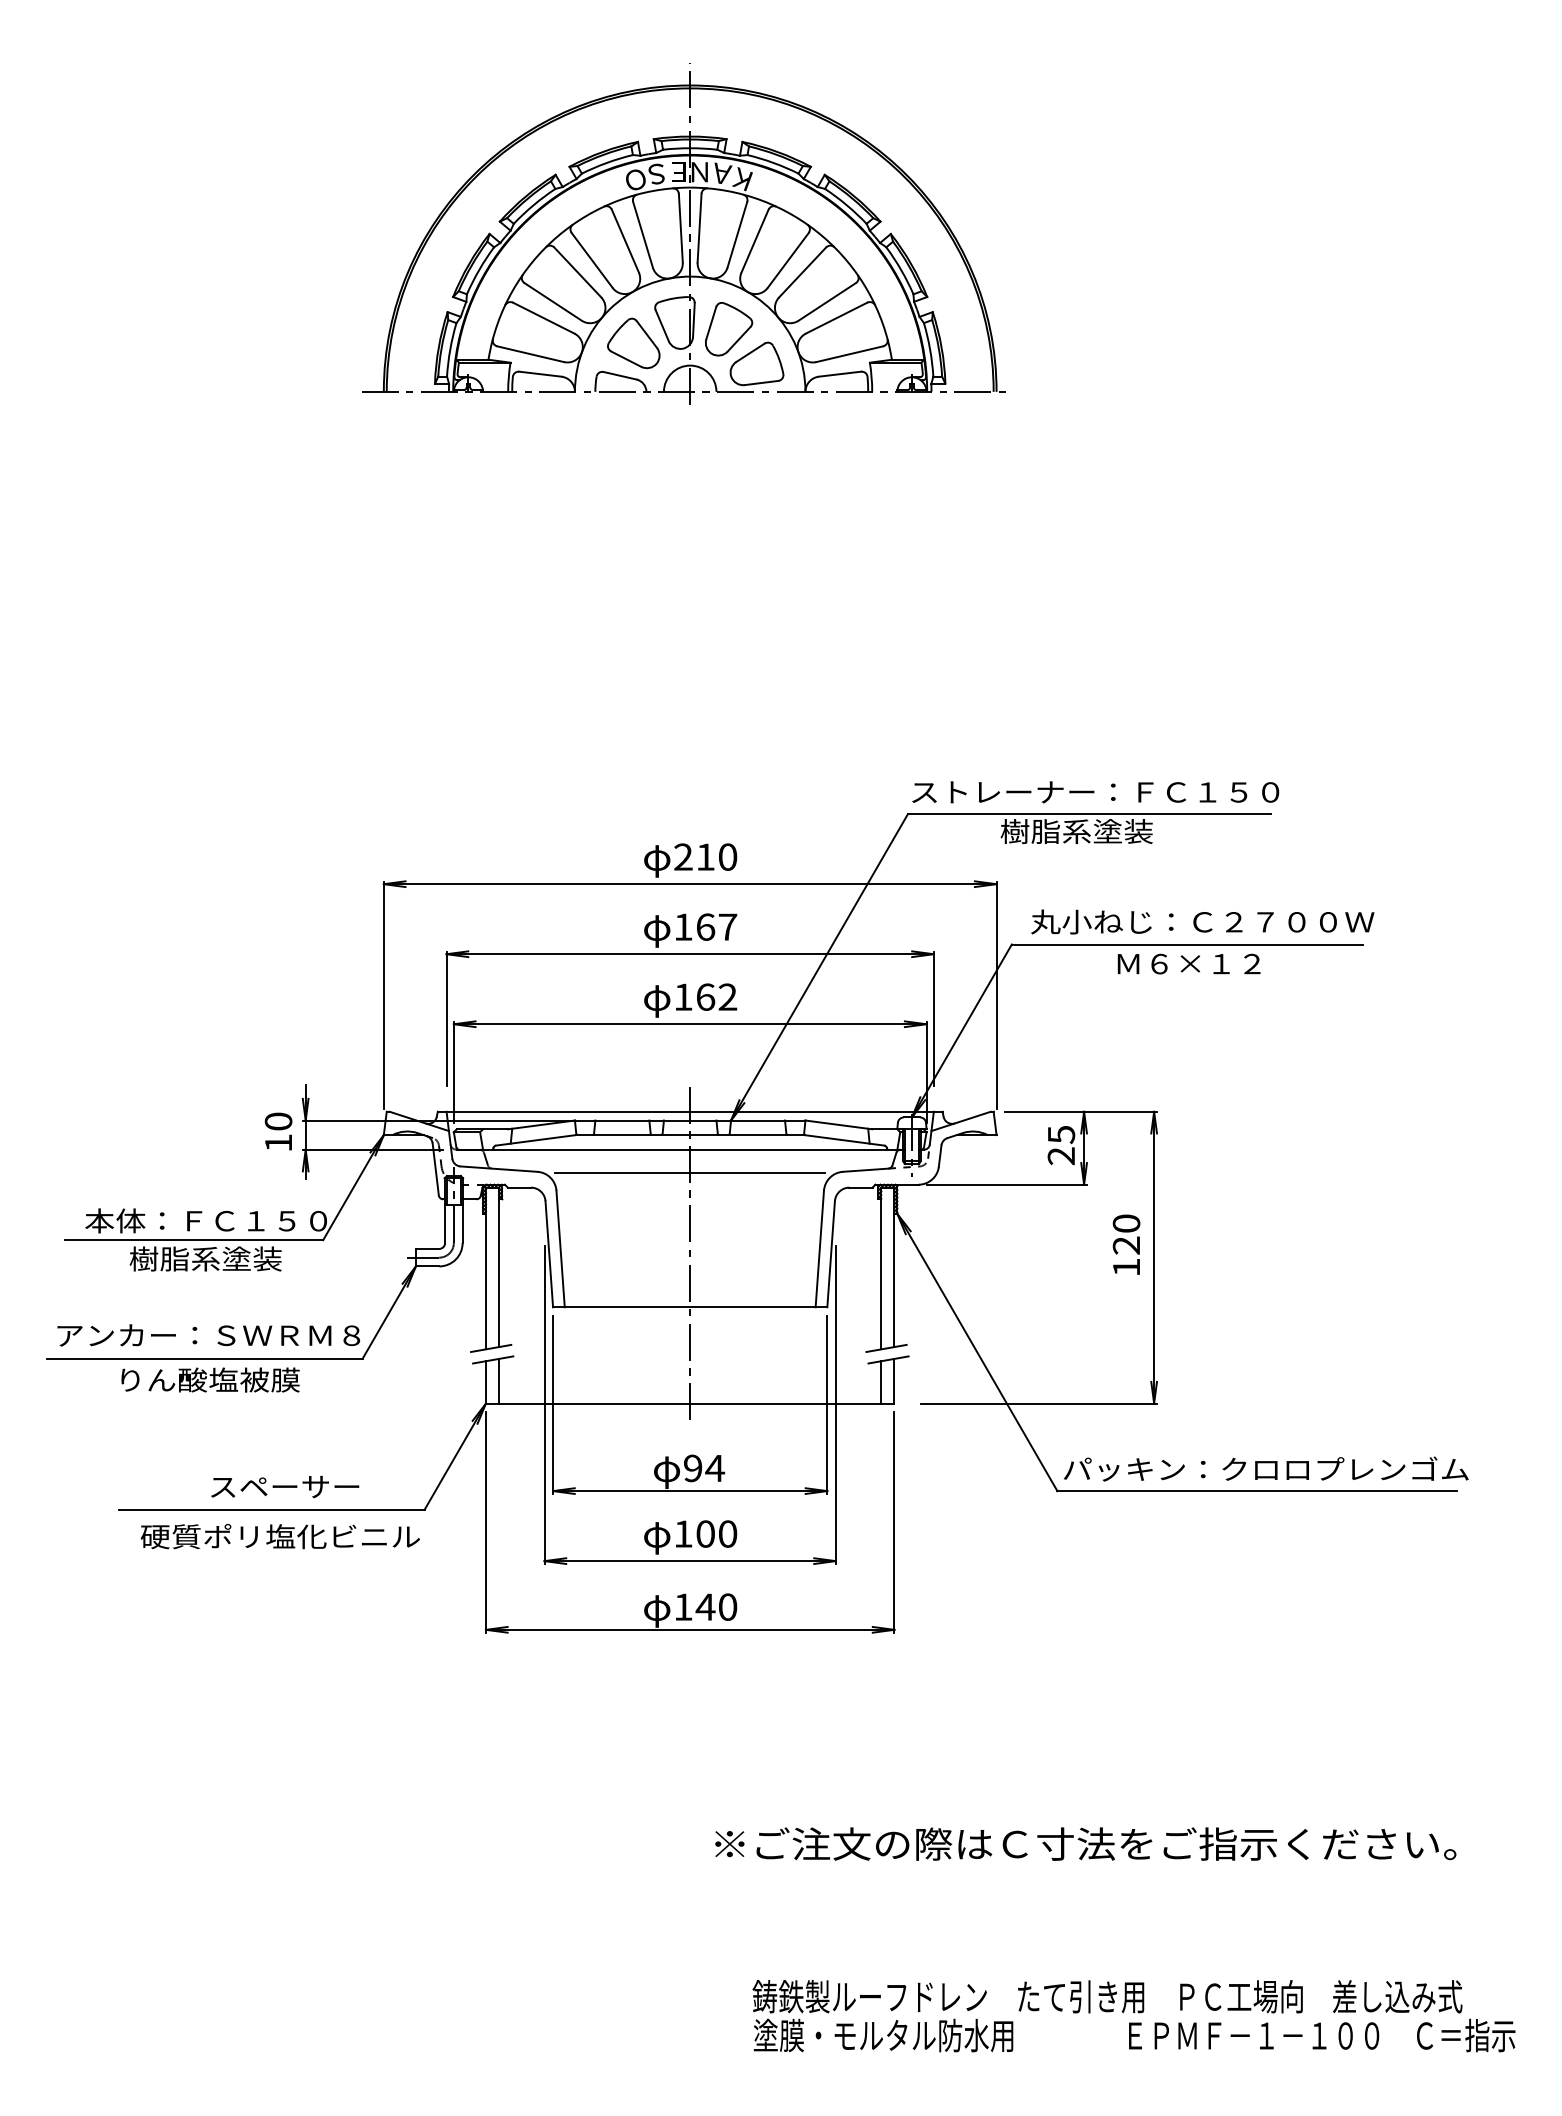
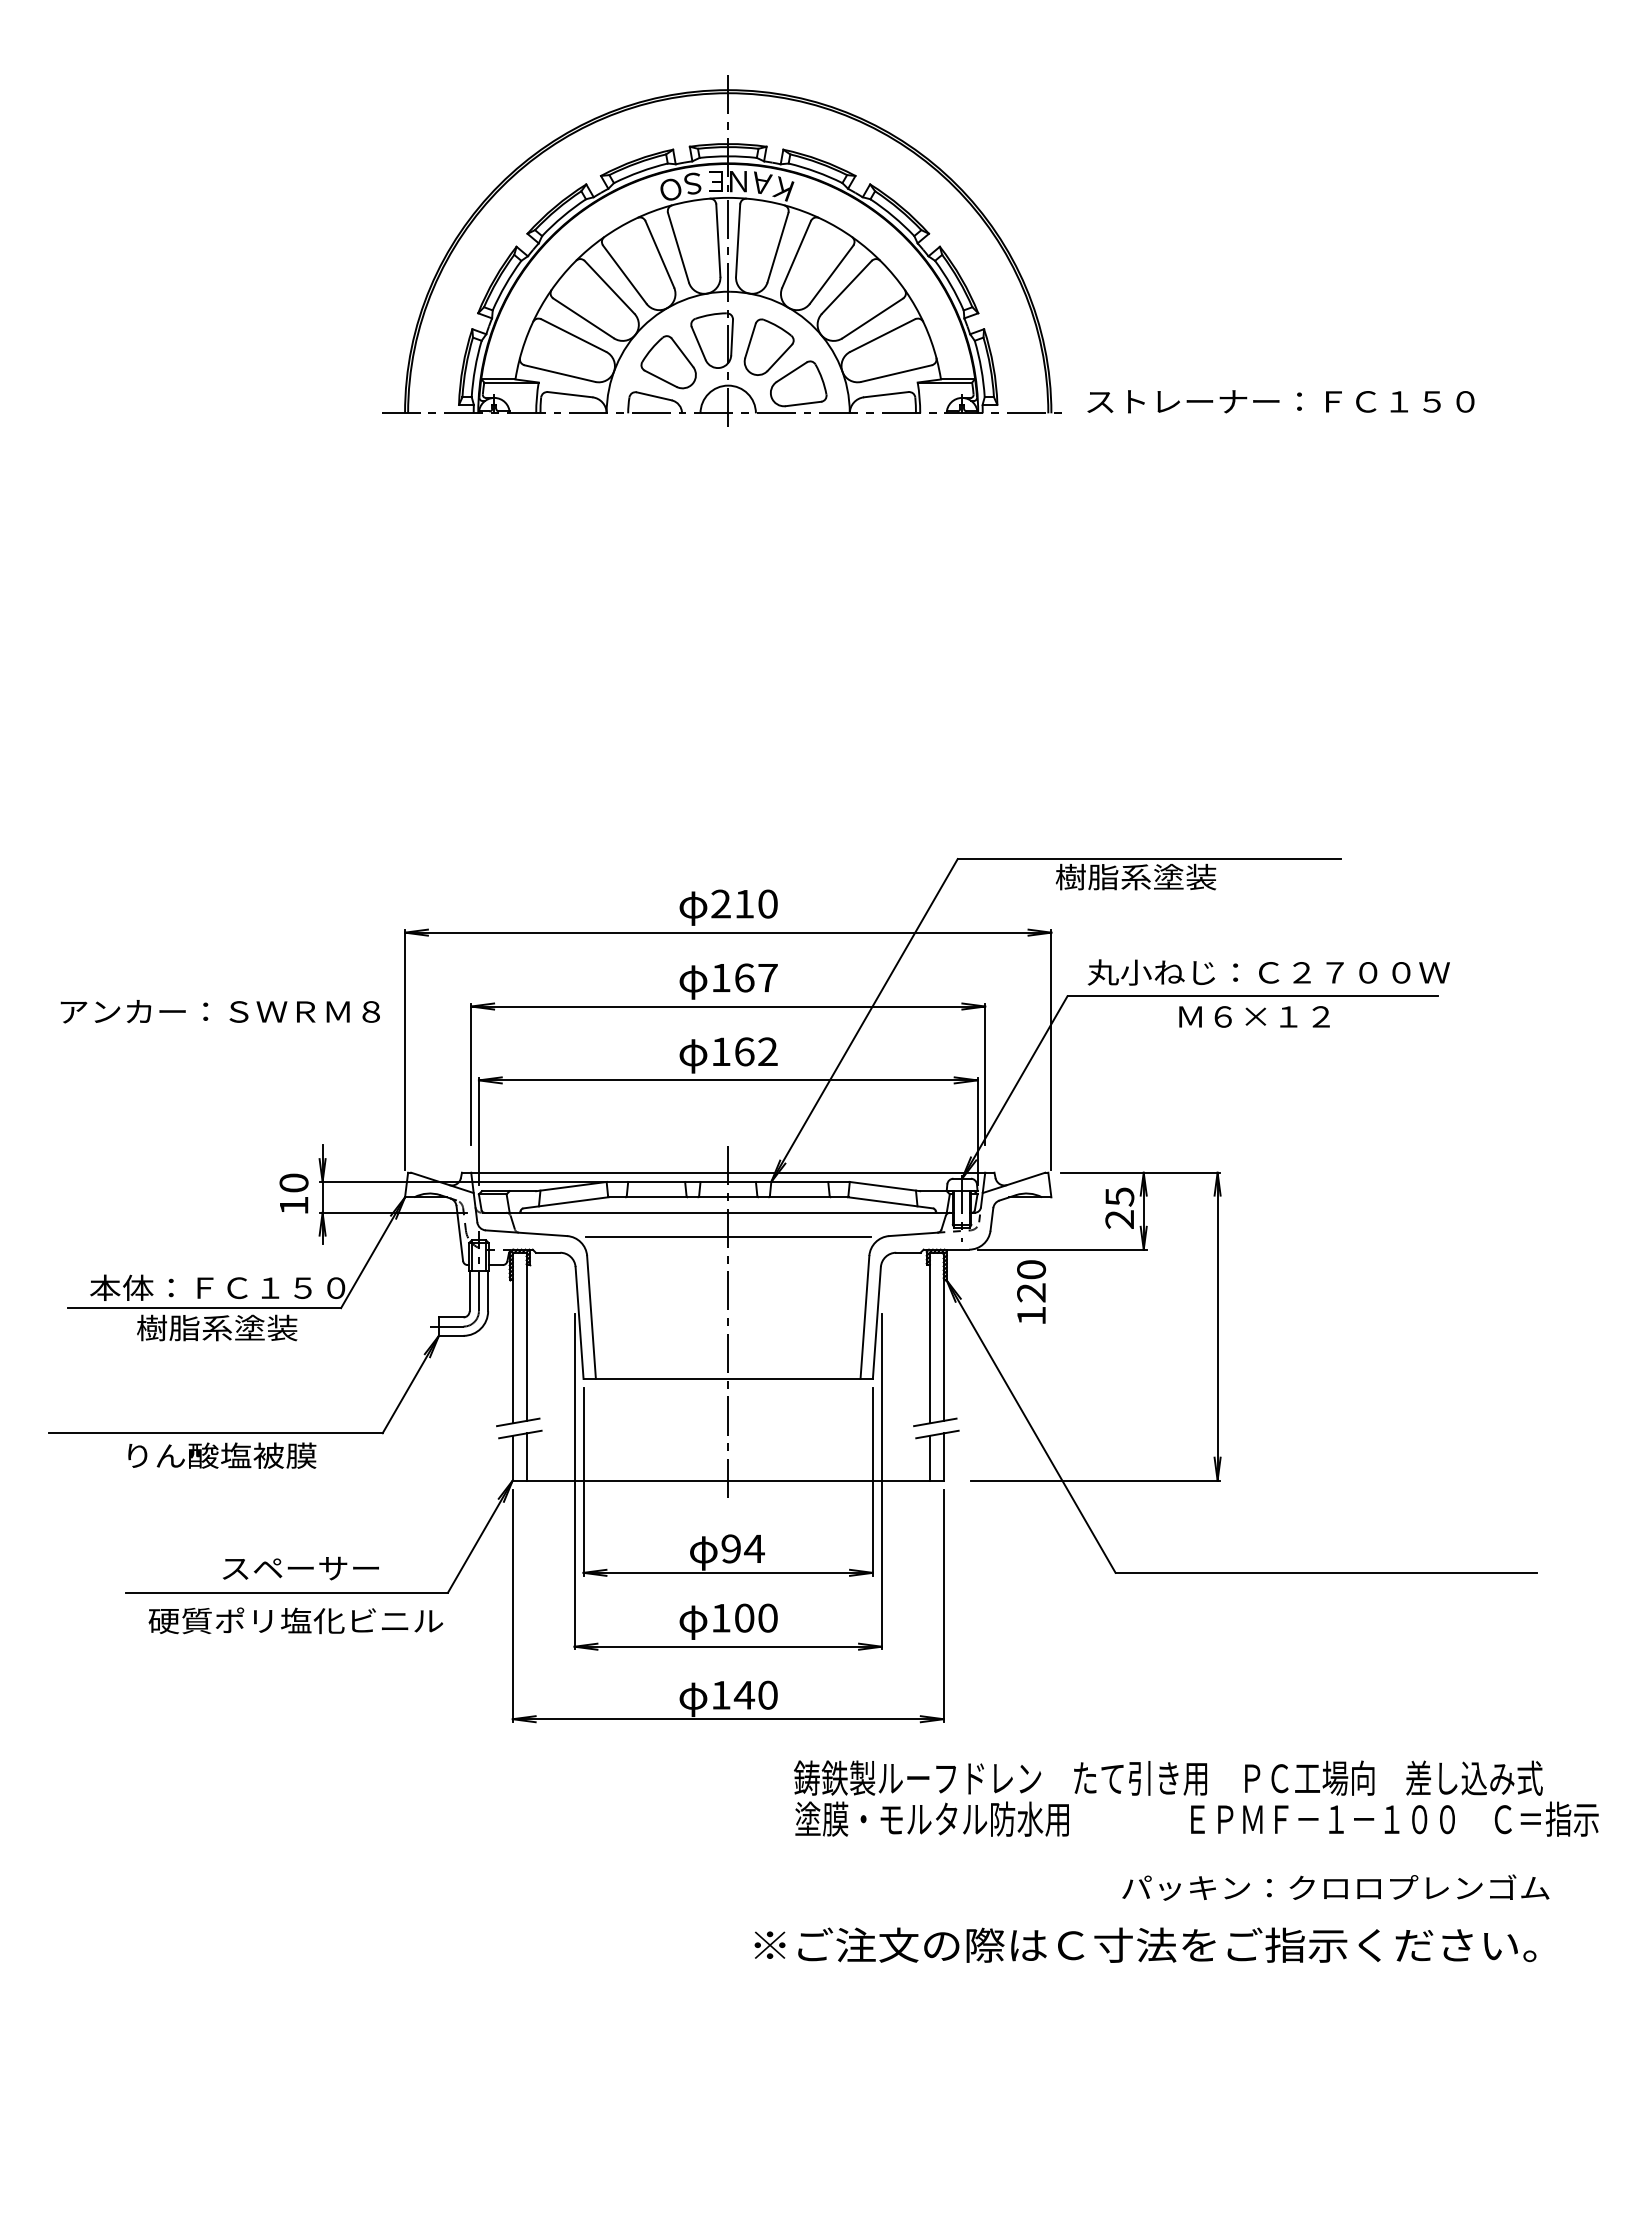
text: (1095, 792) -> (1280, 401), moved
text: (1126, 1244) -> (1031, 1291), moved
text: (207, 1335) -> (219, 1011), moved
text: (1265, 1468) -> (1335, 1887), moved
text: (1134, 2015) -> (1196, 1798), moved

